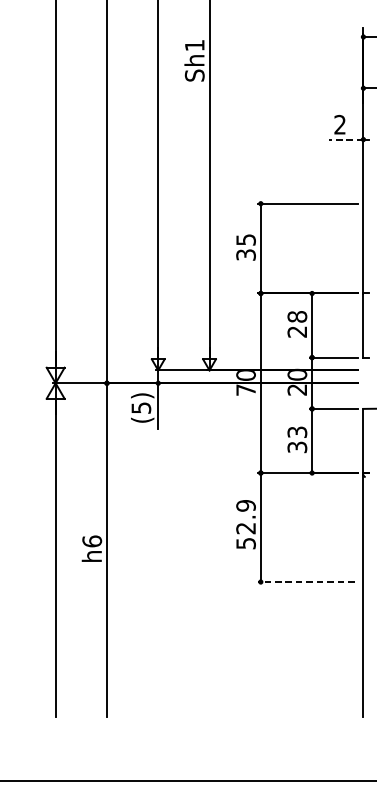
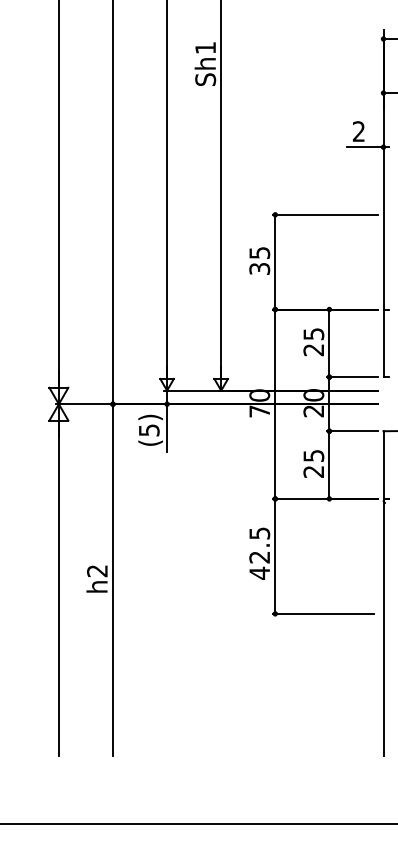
line: (345, 139) -> (364, 147), dashed -> solid
text: (297, 317) -> (313, 334), 28 -> 25
text: (297, 439) -> (313, 463), 33 -> 25
text: (245, 524) -> (259, 553), 52.9 -> 42.5
text: (92, 540) -> (97, 570), h6 -> h2
line: (306, 581) -> (323, 613), dashed -> solid

